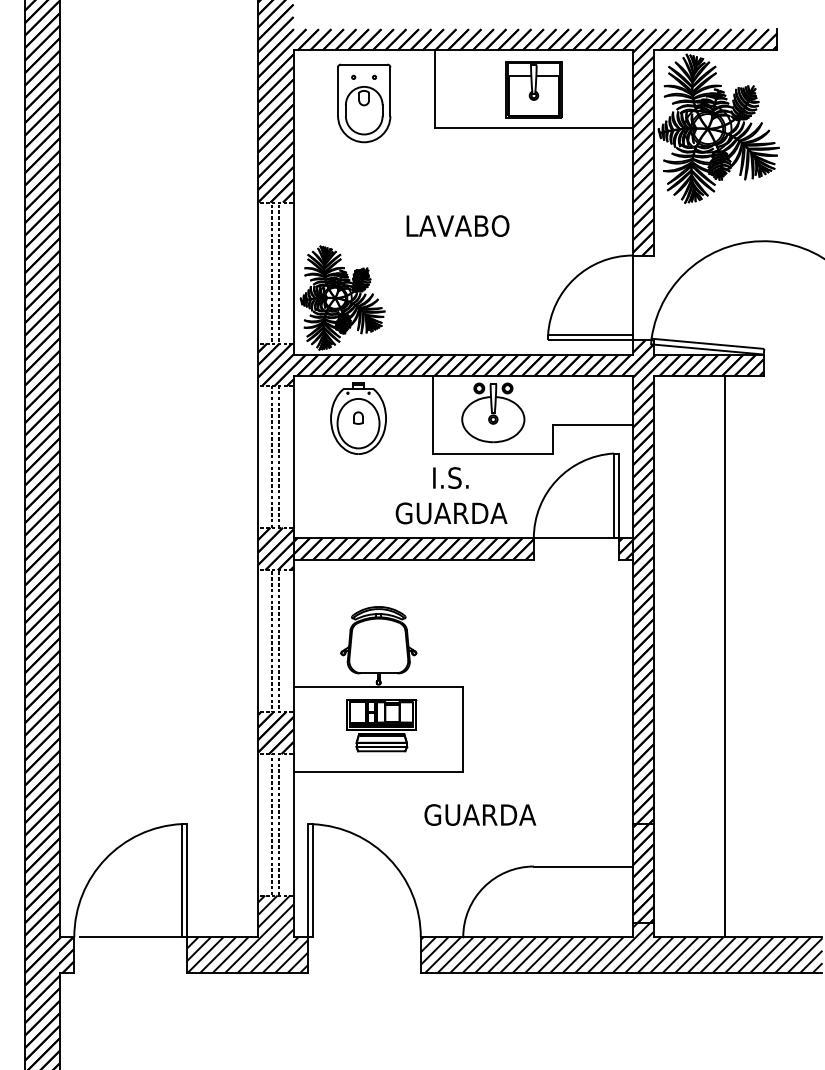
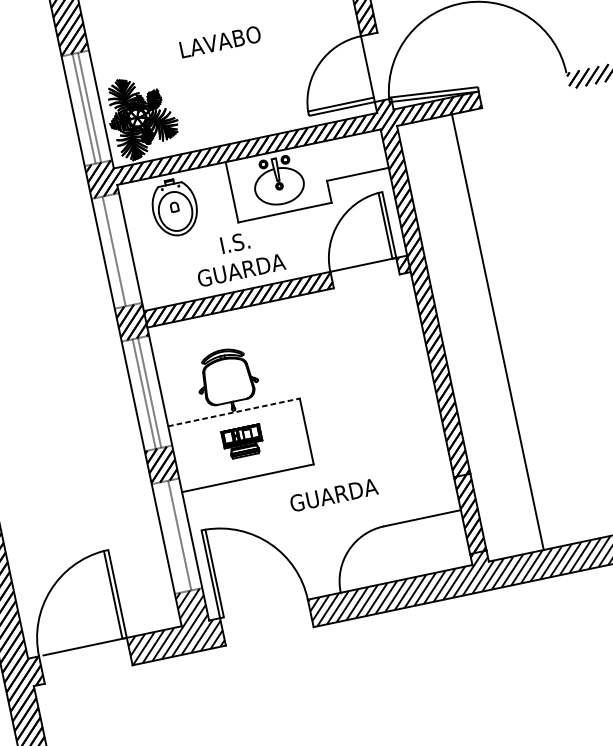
line: (279, 456) -> (119, 249), removed
text: (451, 495) -> (238, 256), moved
line: (378, 686) -> (234, 412), solid -> dashed
part: (381, 725) -> (242, 441), size x0.7
line: (272, 824) -> (174, 536), removed

